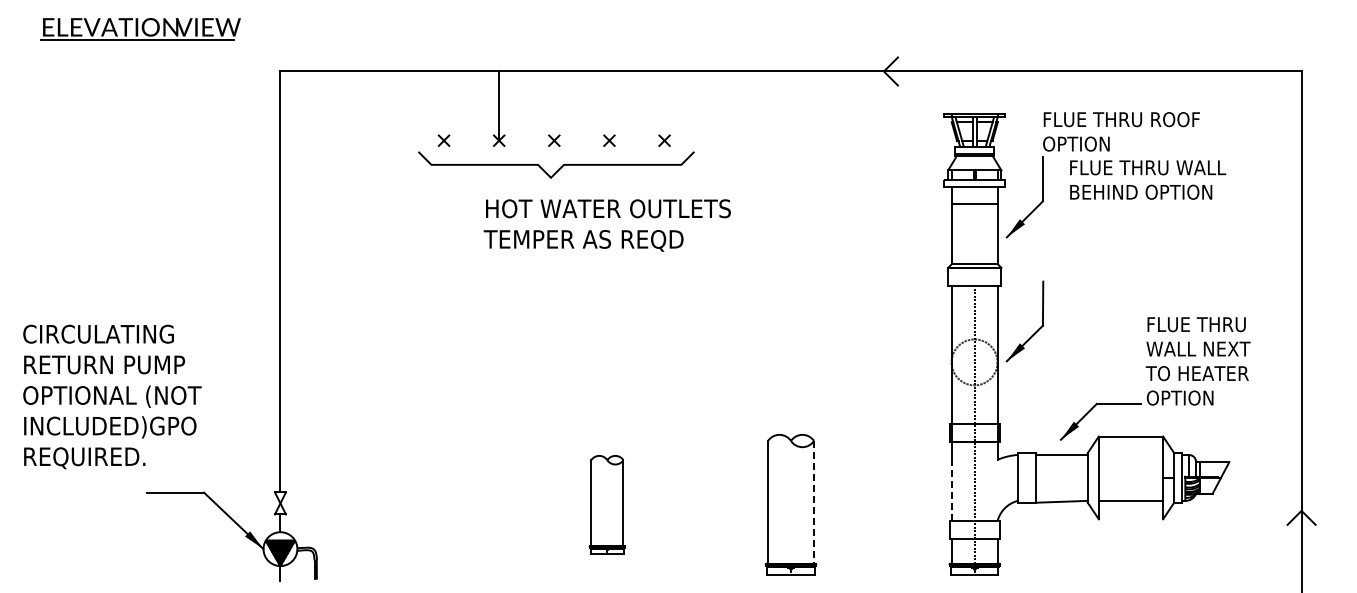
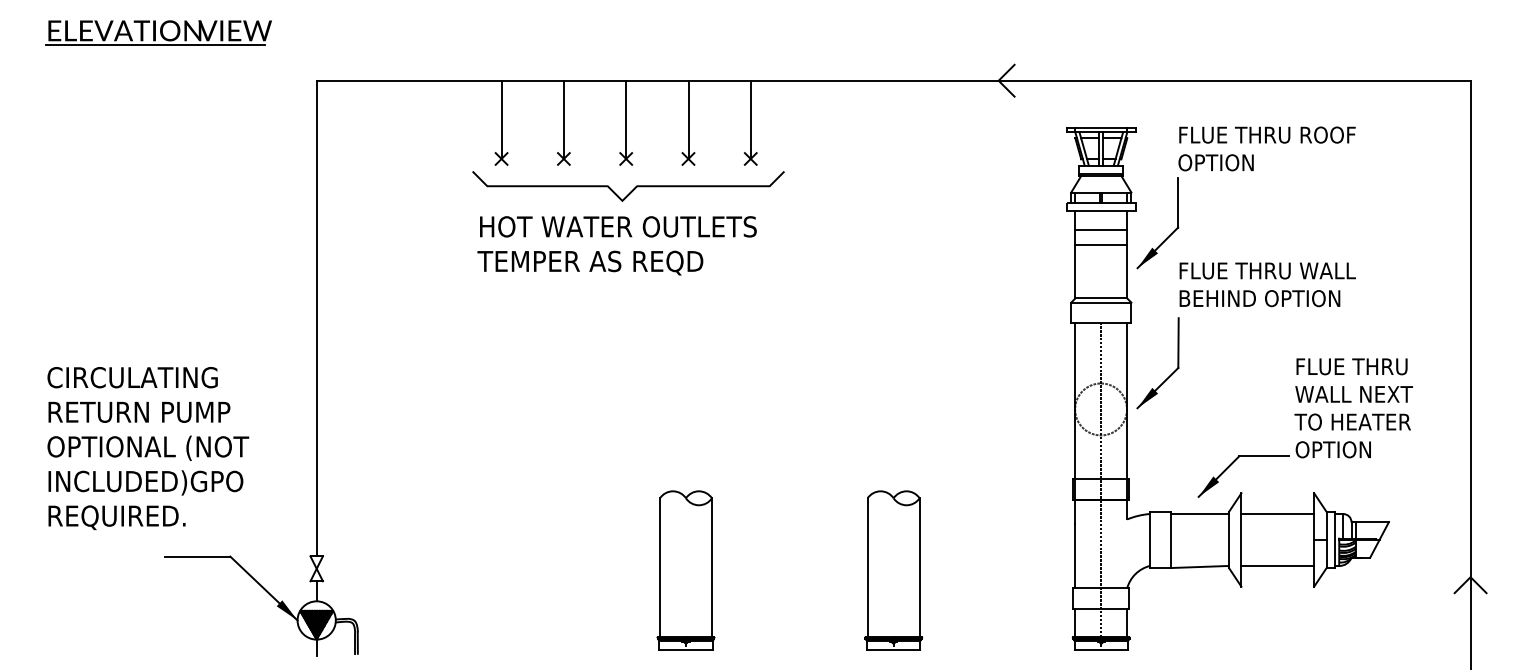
line: (444, 105) -> (502, 119), added
line: (554, 105) -> (626, 119), added
line: (609, 105) -> (688, 119), added
line: (664, 105) -> (750, 119), added
text: (1148, 179) -> (1268, 284), moved
line: (974, 216) -> (1100, 244), added
text: (606, 225) -> (616, 245), moved
text: (112, 396) -> (148, 448), moved
line: (1130, 436) -> (1277, 513), moved
line: (951, 491) -> (1074, 555), dashed -> solid
line: (814, 502) -> (920, 567), dashed -> solid
part: (607, 504) -> (686, 570), size x1.43

